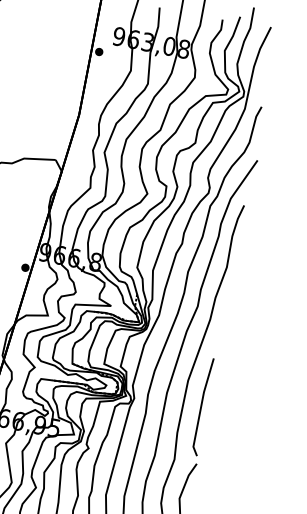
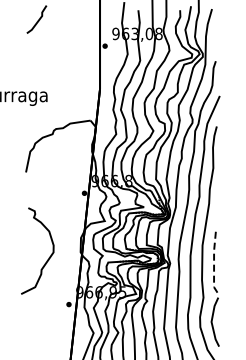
line: (201, 406) -> (214, 260), solid -> dashed

